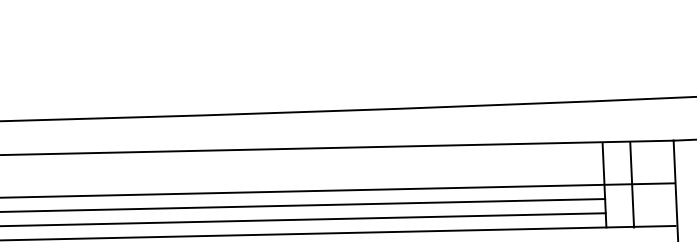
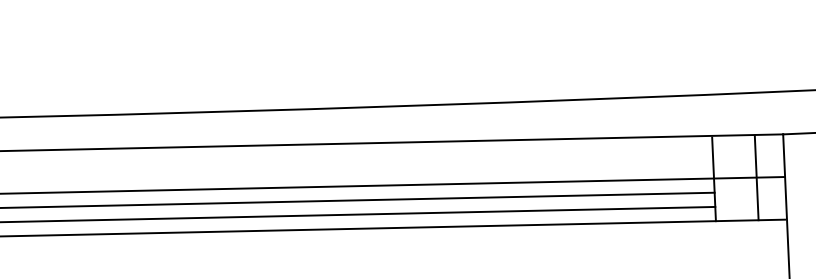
line: (631, 184) -> (756, 177), moved

